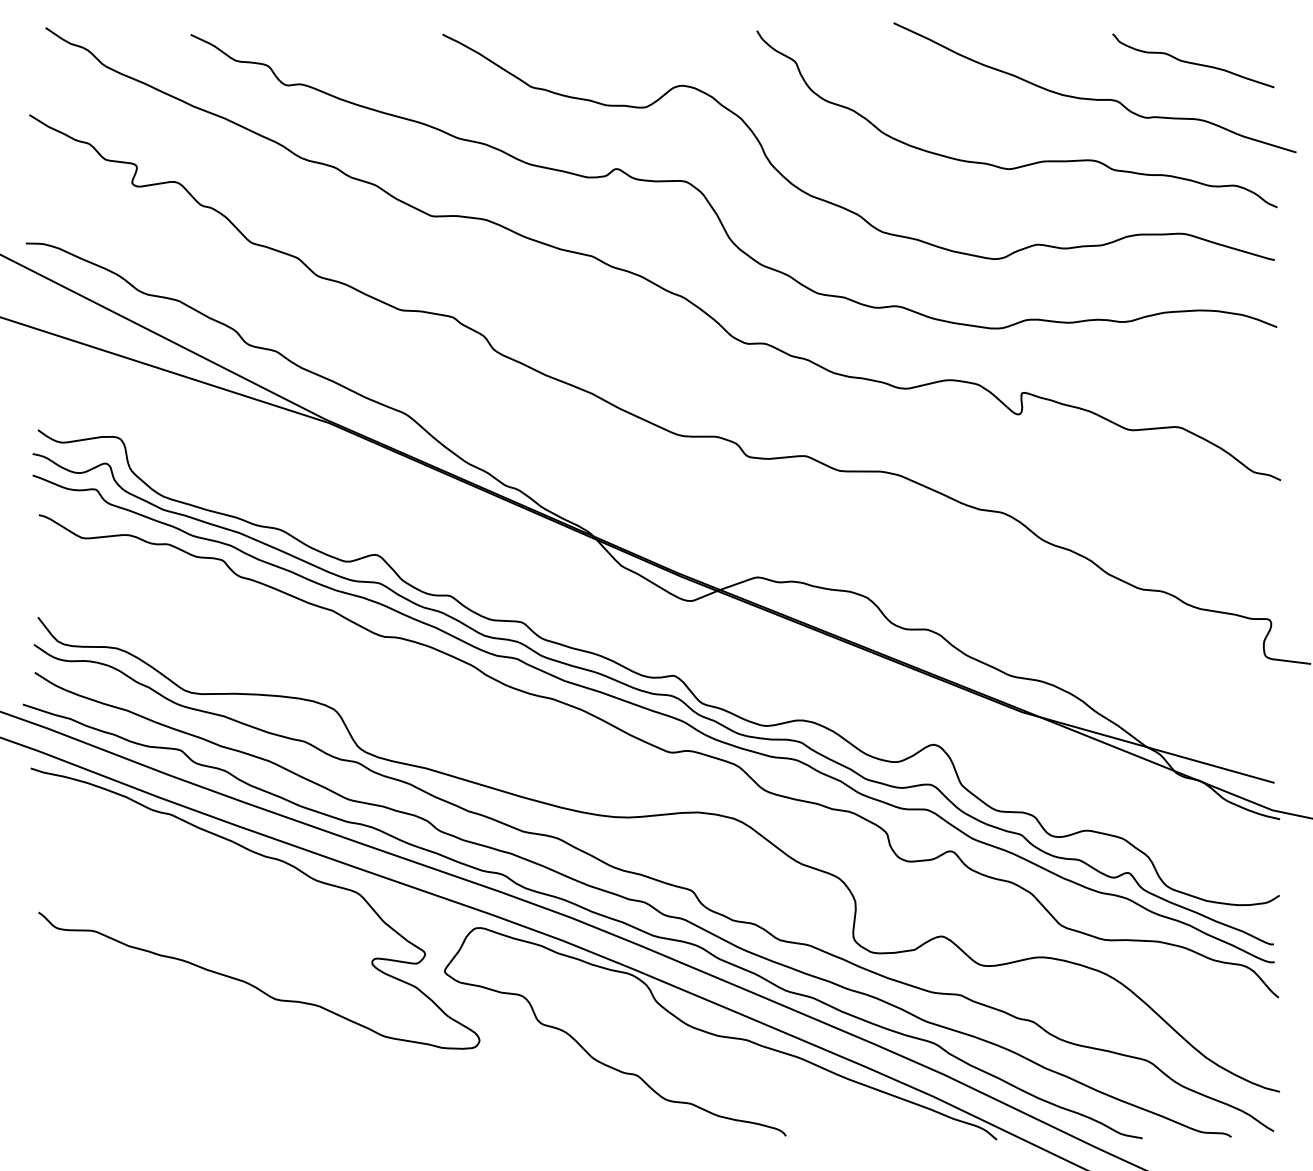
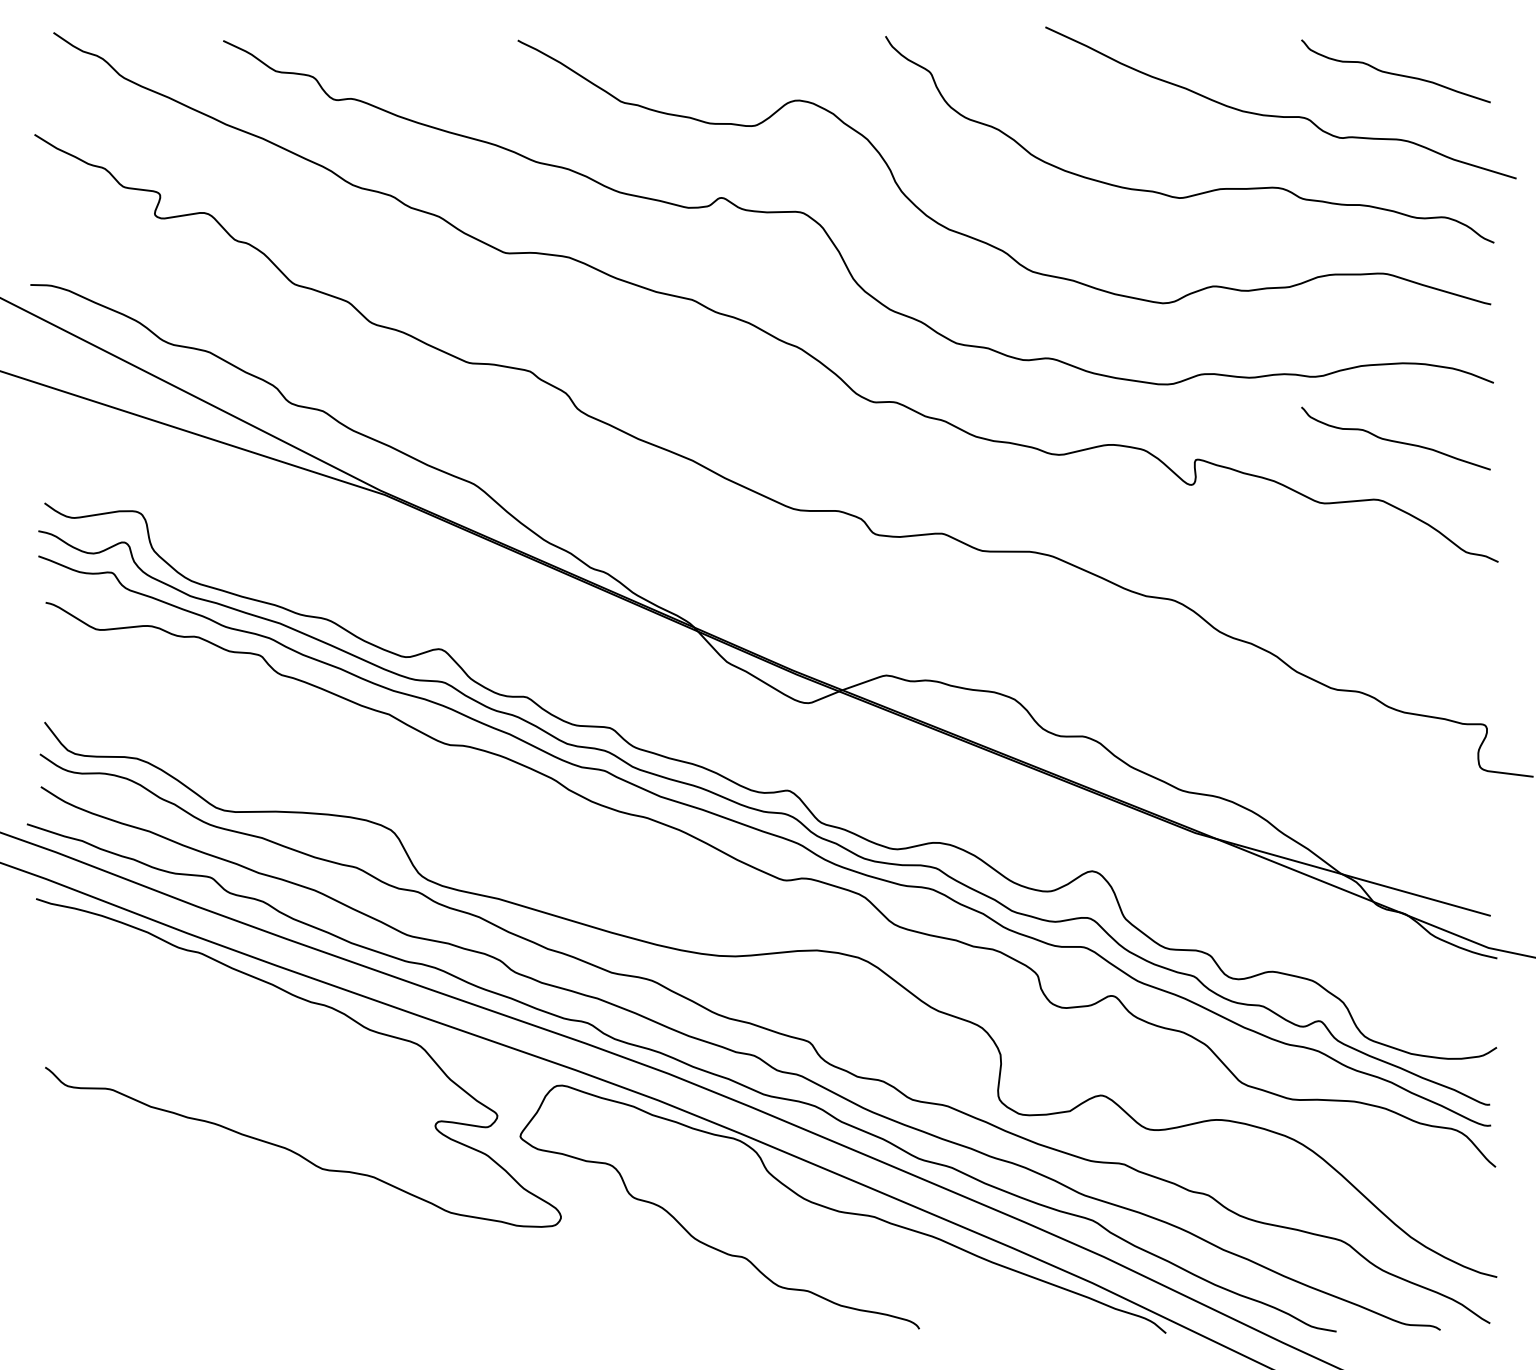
curve: (1193, 376) -> (1396, 440), added

